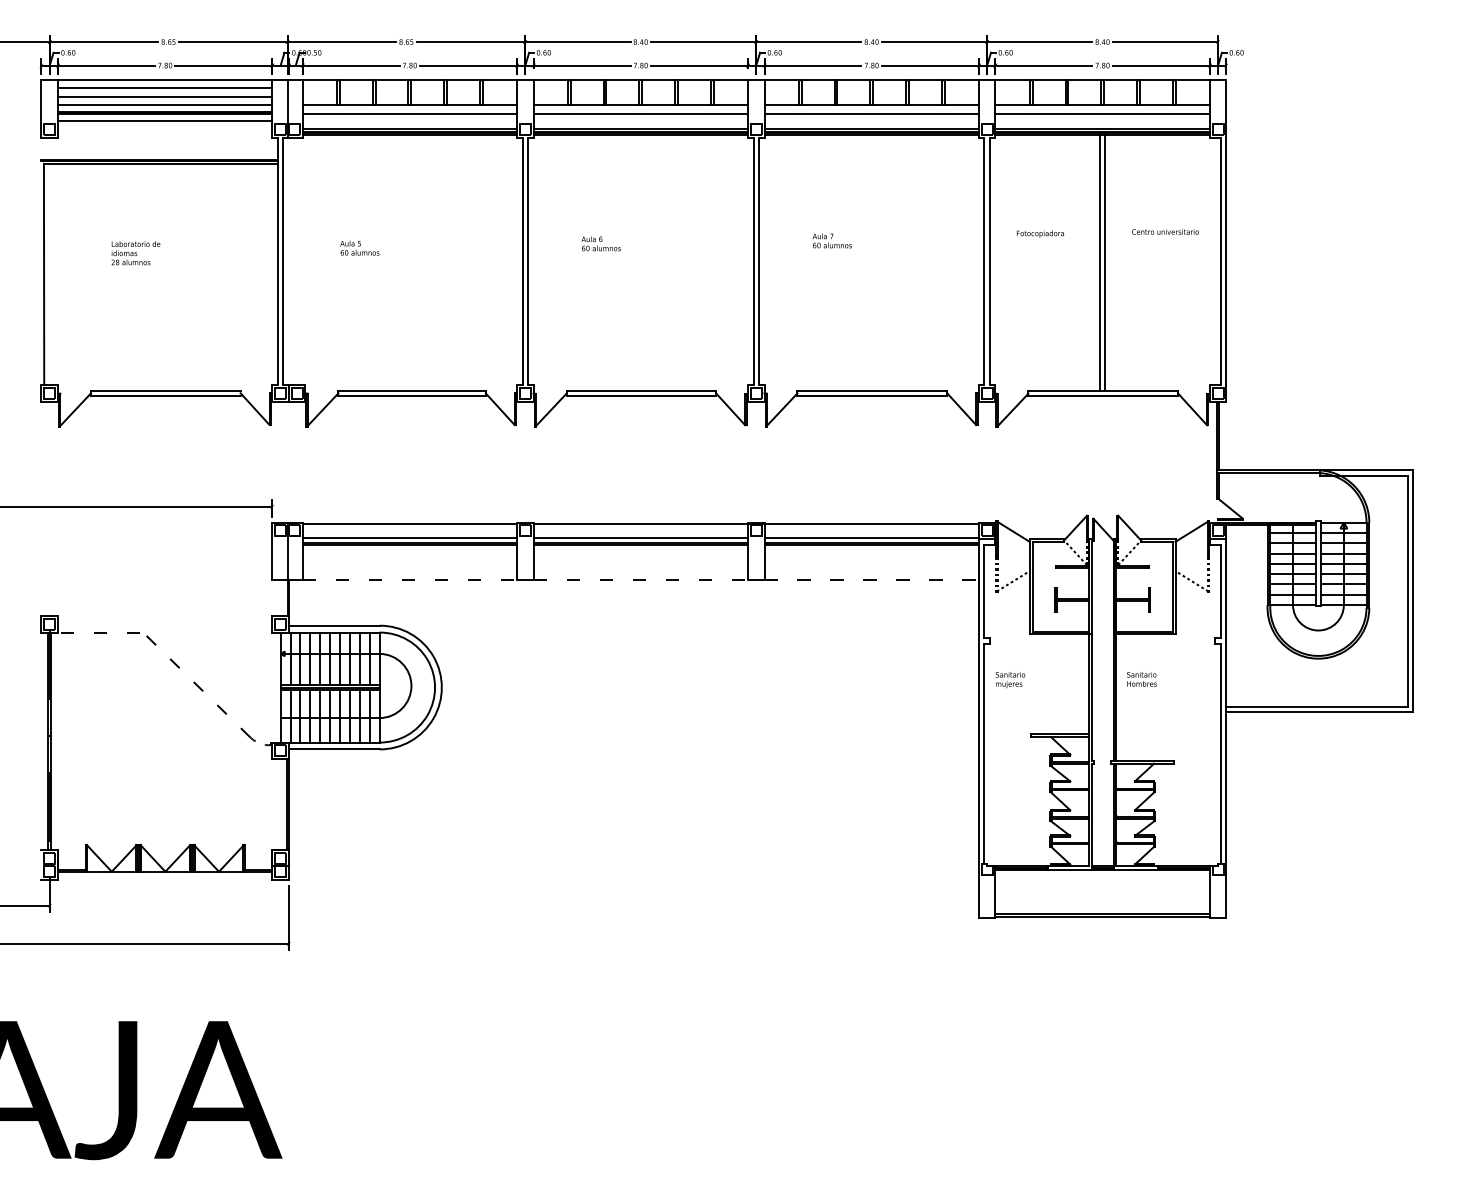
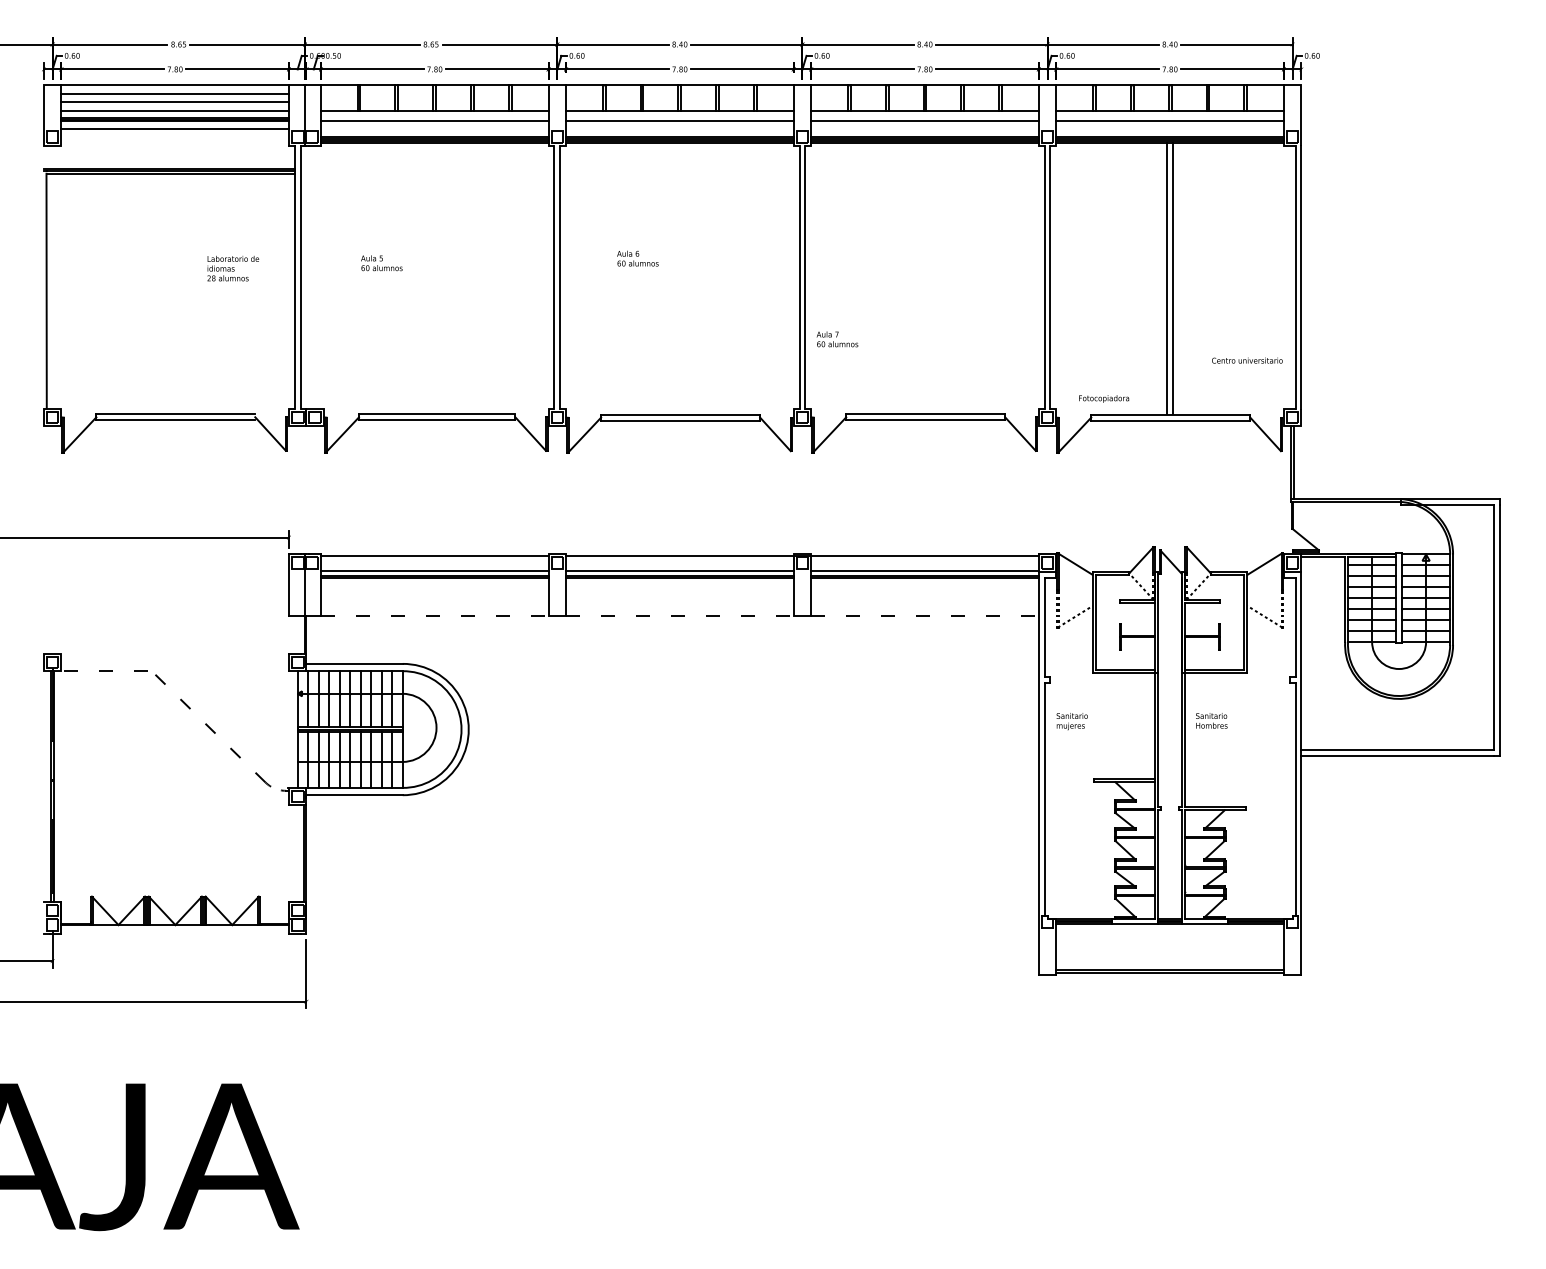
text: (1165, 231) -> (1247, 360), moved
text: (1040, 233) -> (1104, 398), moved
text: (831, 240) -> (836, 338), moved
text: (135, 253) -> (232, 268), moved

